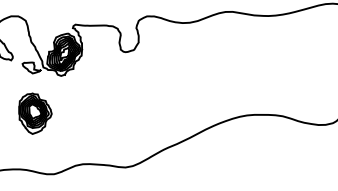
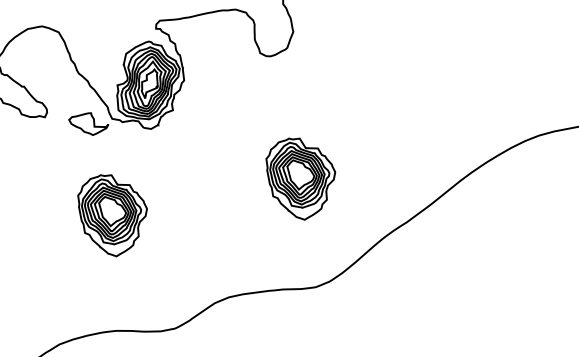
part: (129, 113) -> (302, 177), added

